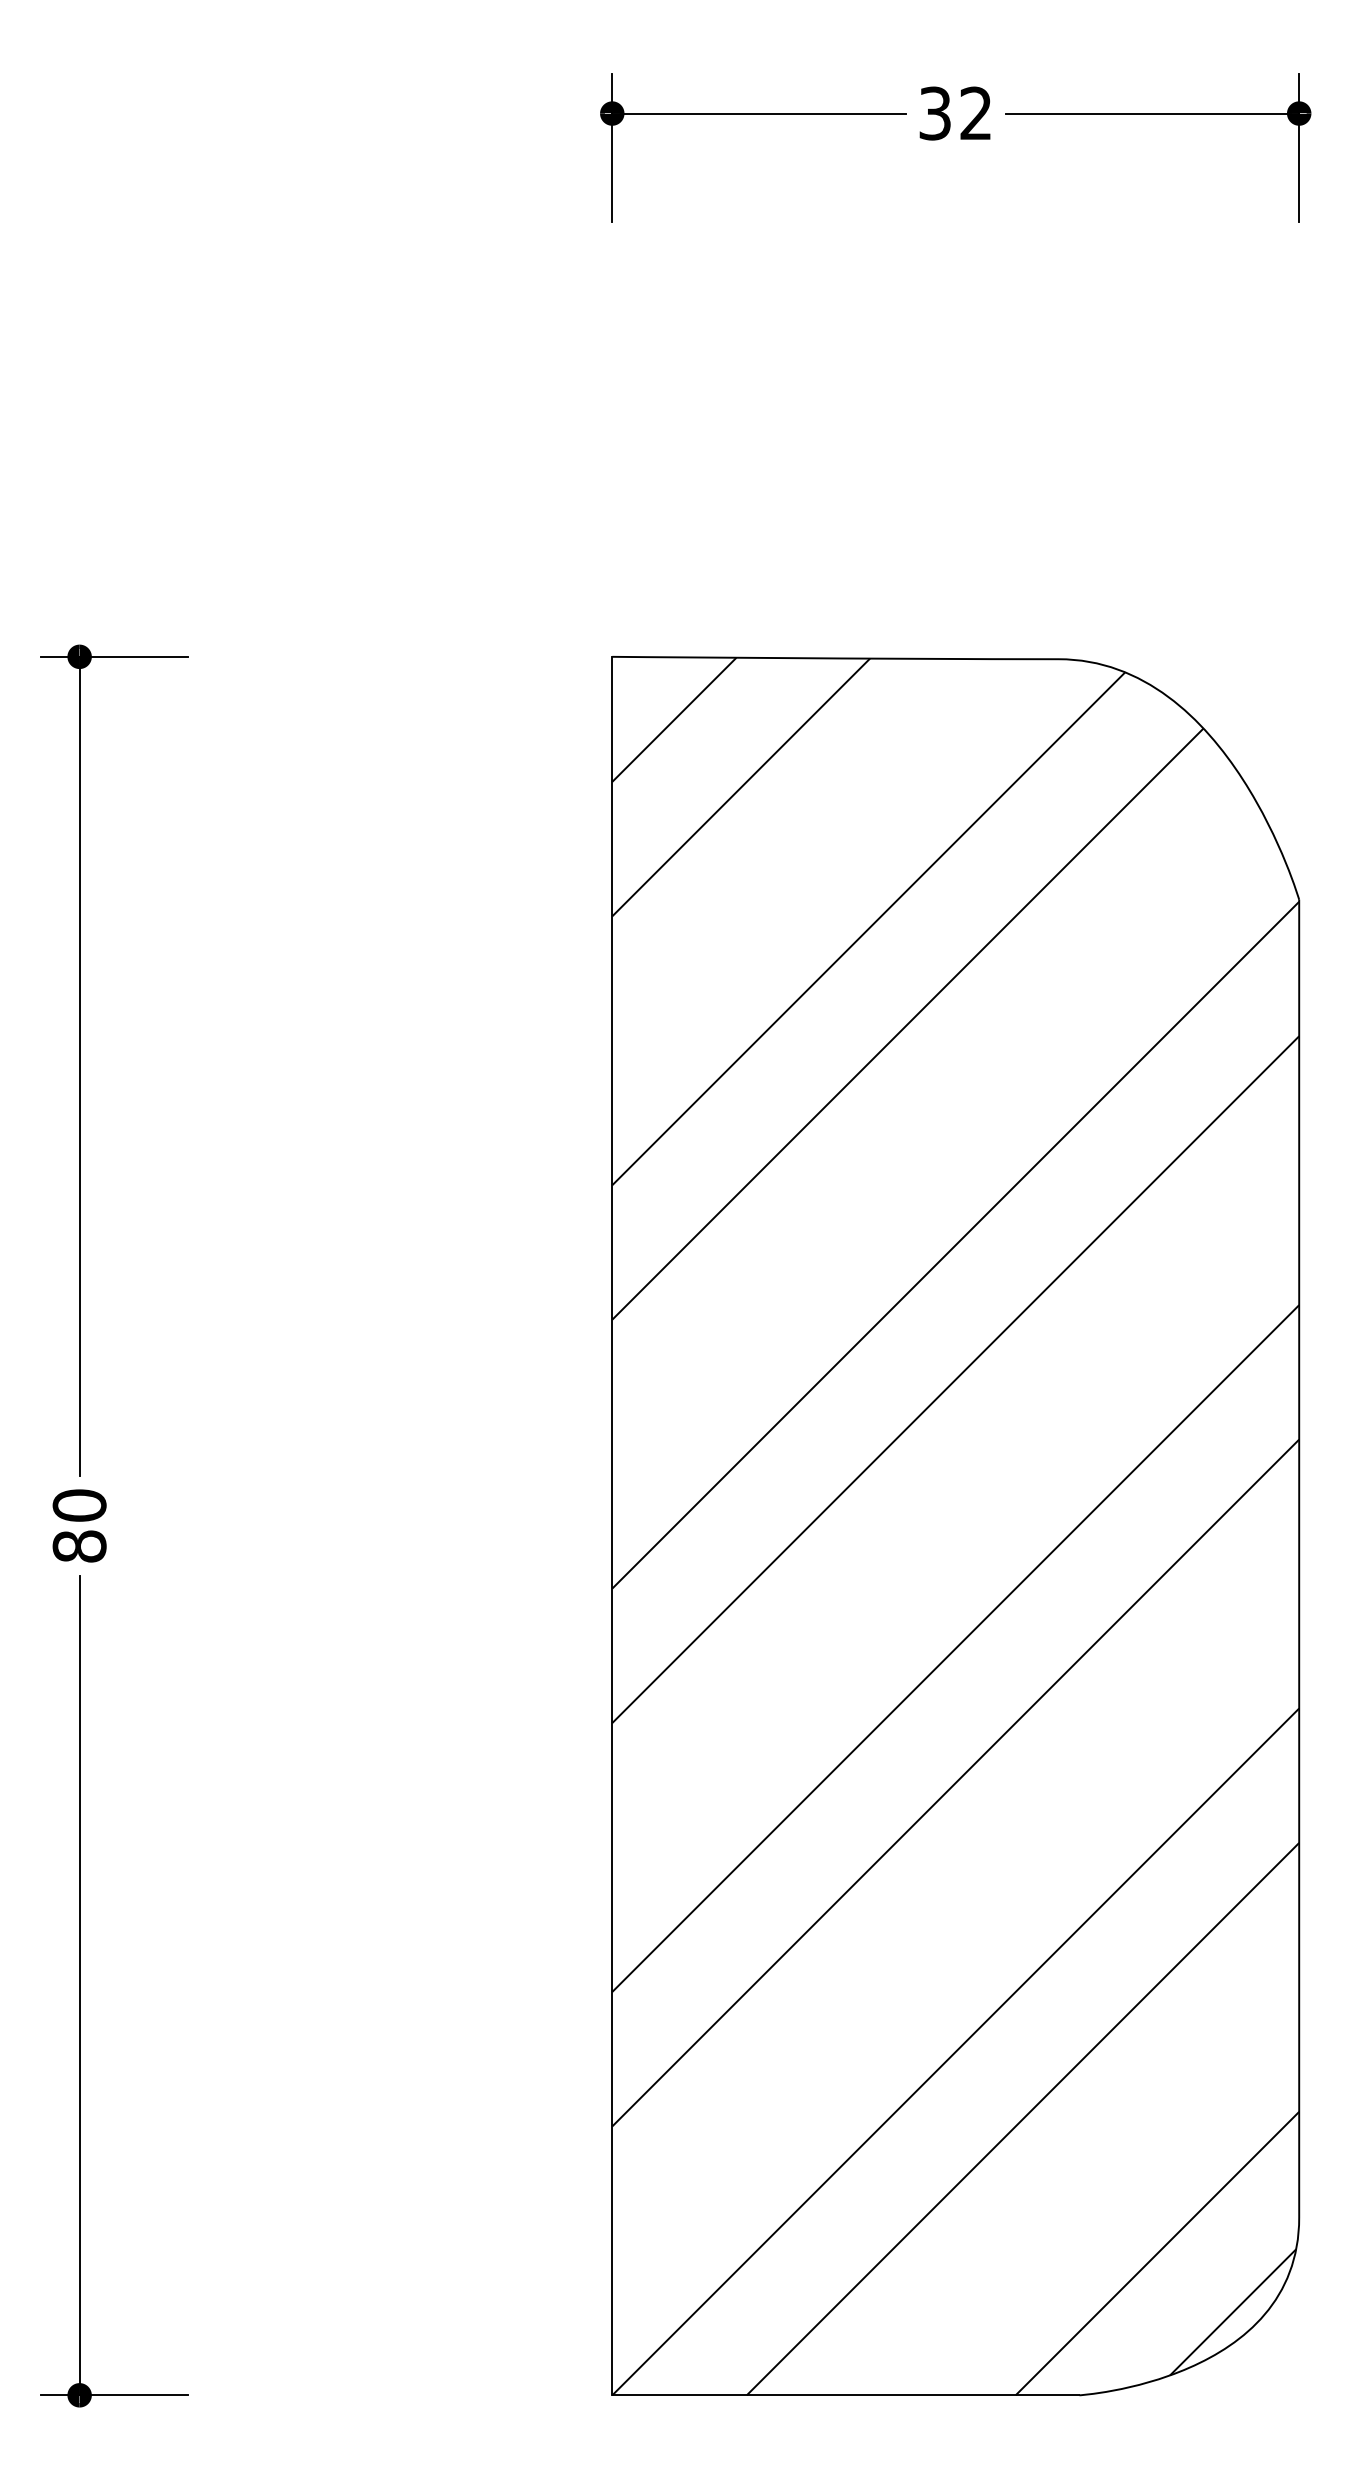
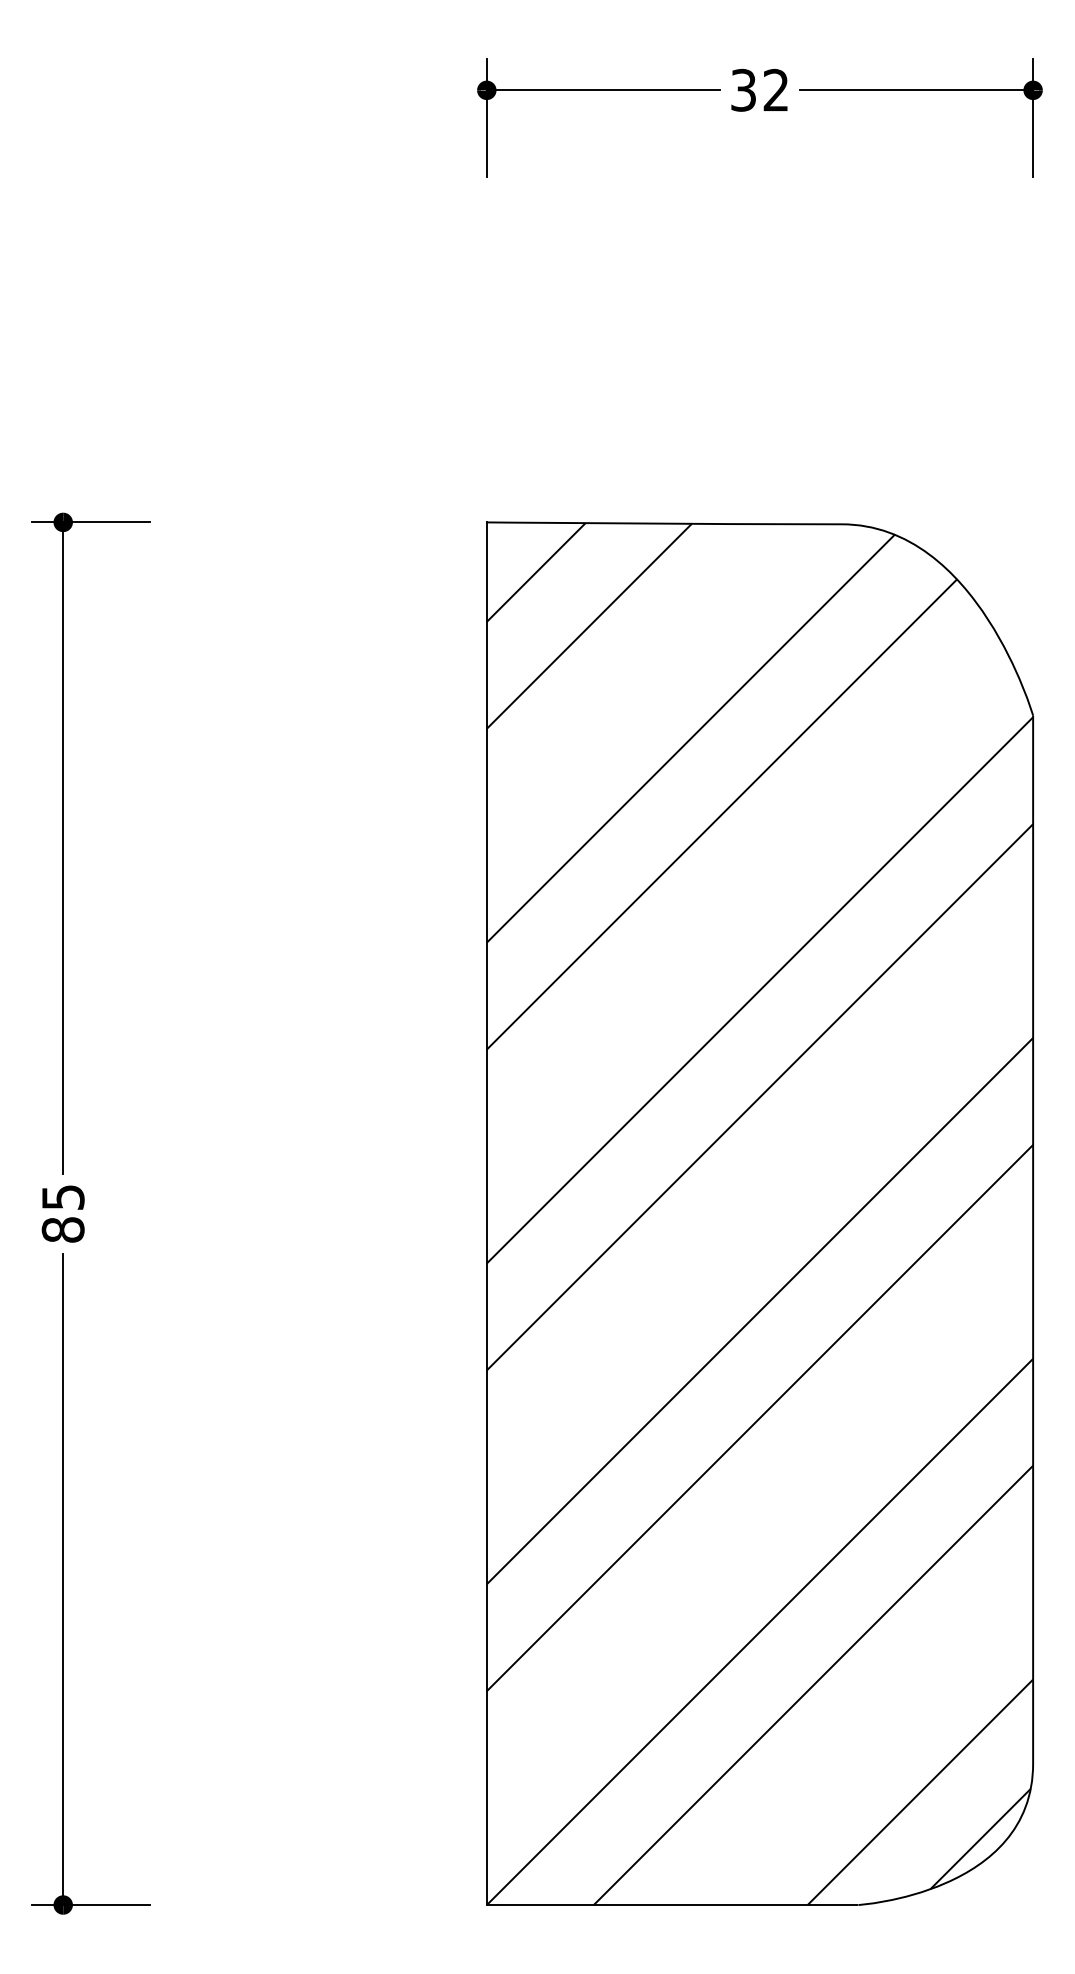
text: (79, 1505) -> (63, 1197), 80 -> 85

